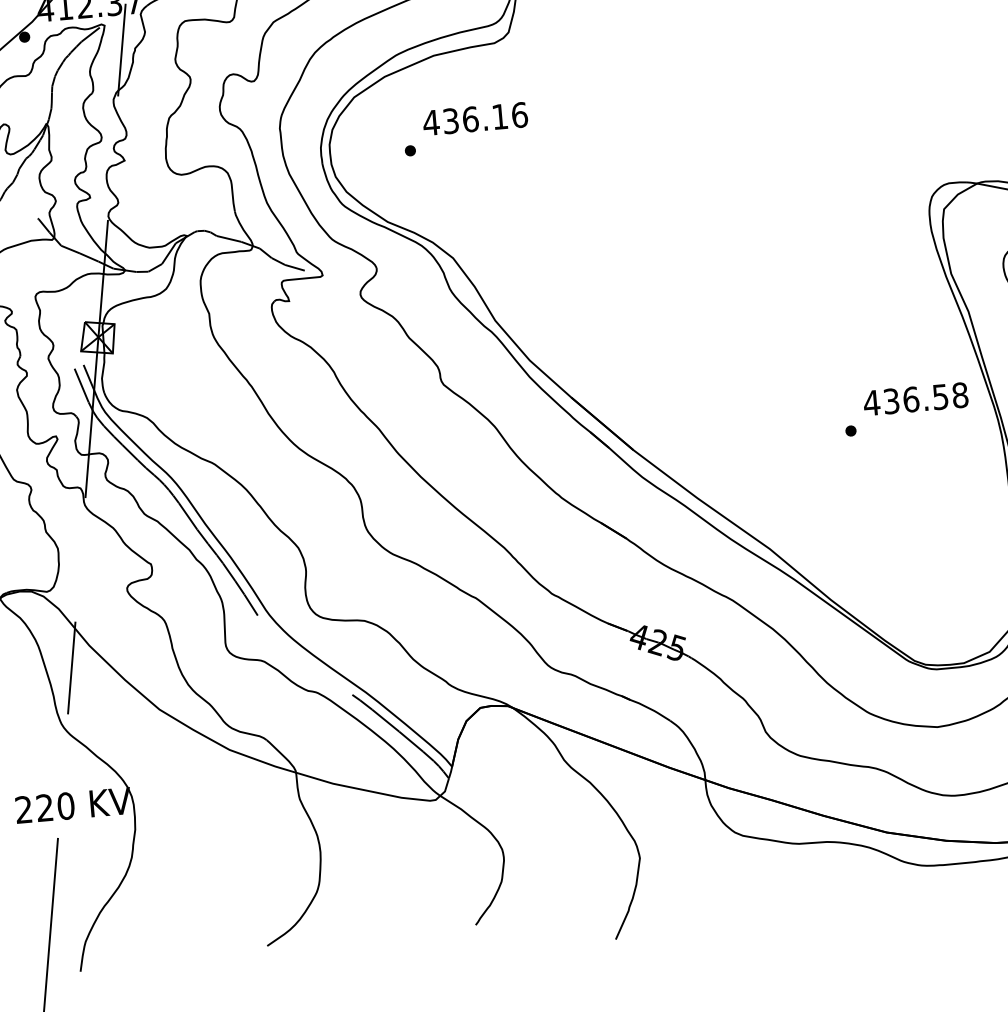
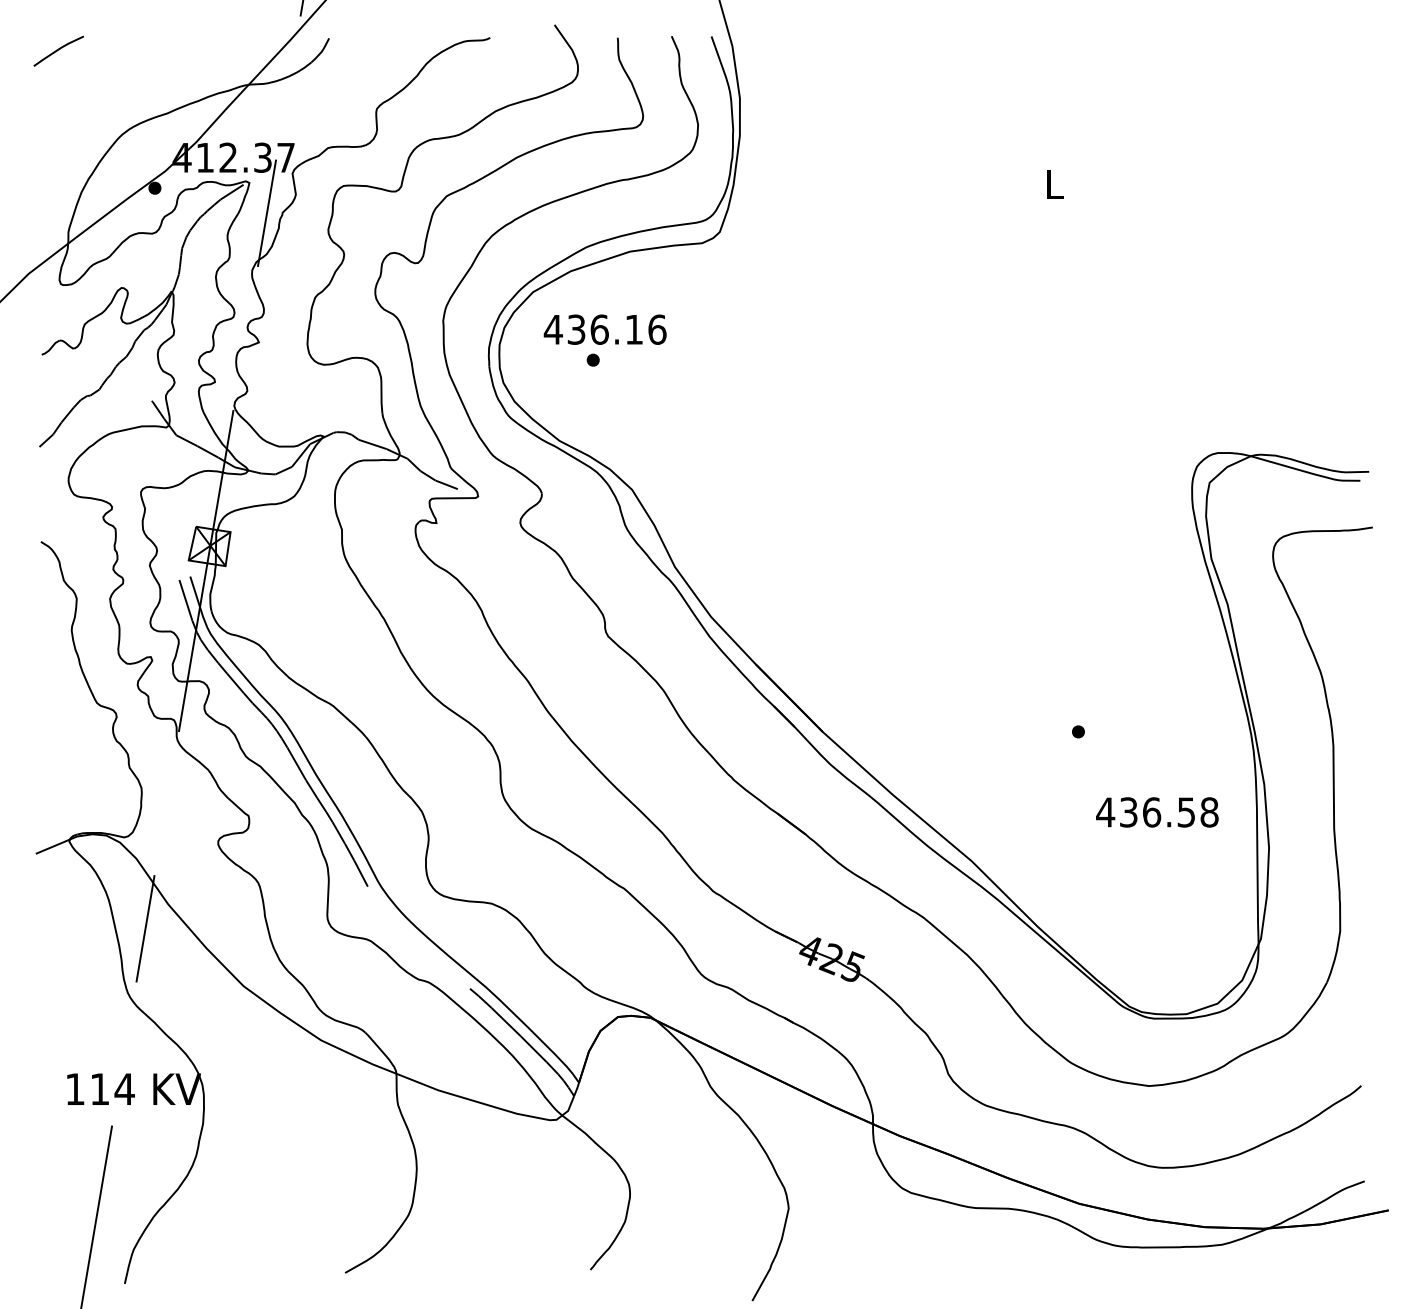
text: (474, 118) -> (604, 329), moved
text: (915, 399) -> (1157, 812), moved
text: (44, 808) -> (99, 1089), 220 -> 114

